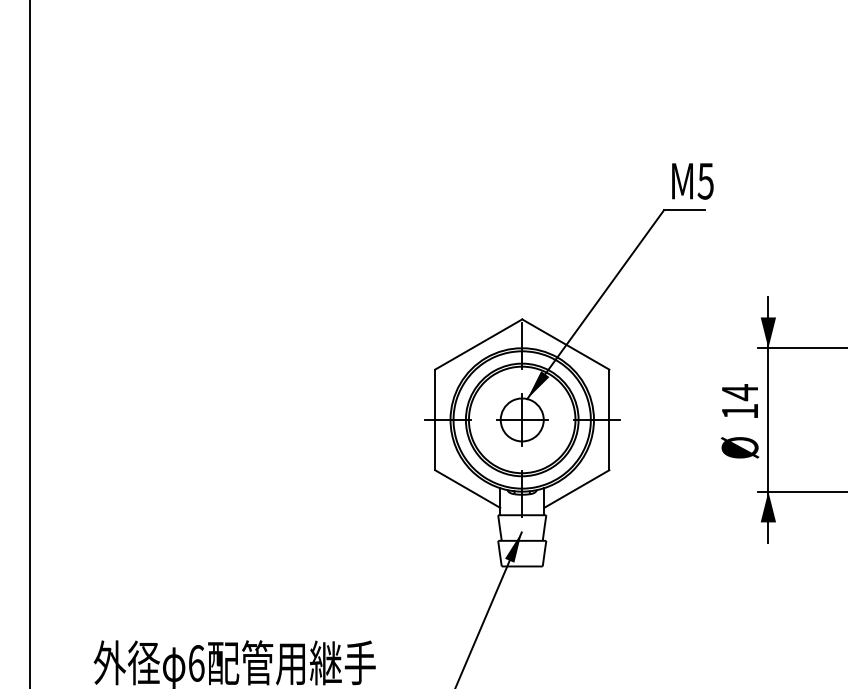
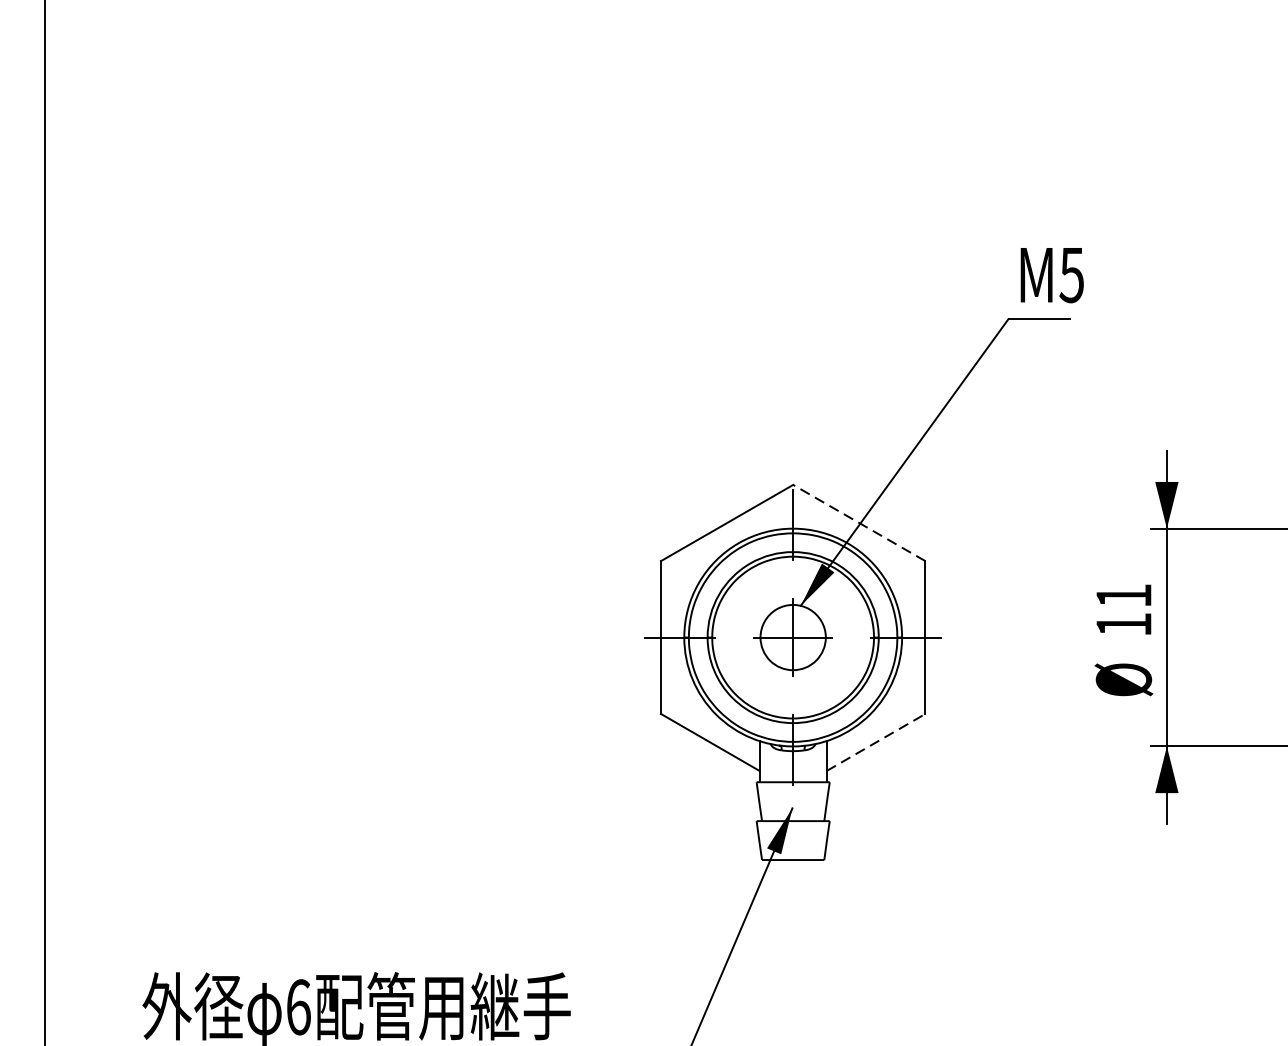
line: (565, 344) -> (858, 523), solid -> dashed
text: (739, 392) -> (1123, 595), 14 -> 11
line: (576, 489) -> (875, 743), solid -> dashed

